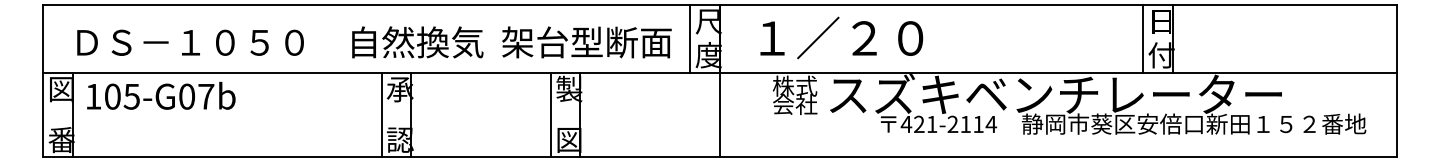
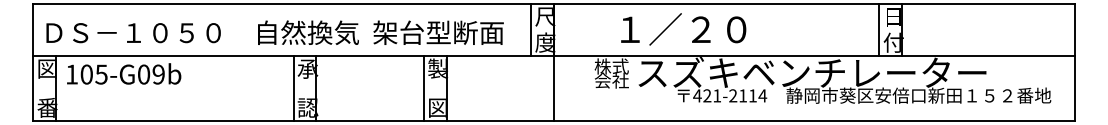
text: (841, 38) -> (683, 29), moved
text: (373, 42) -> (274, 32), moved
text: (205, 96) -> (158, 74), 105-G07b -> 105-G09b

